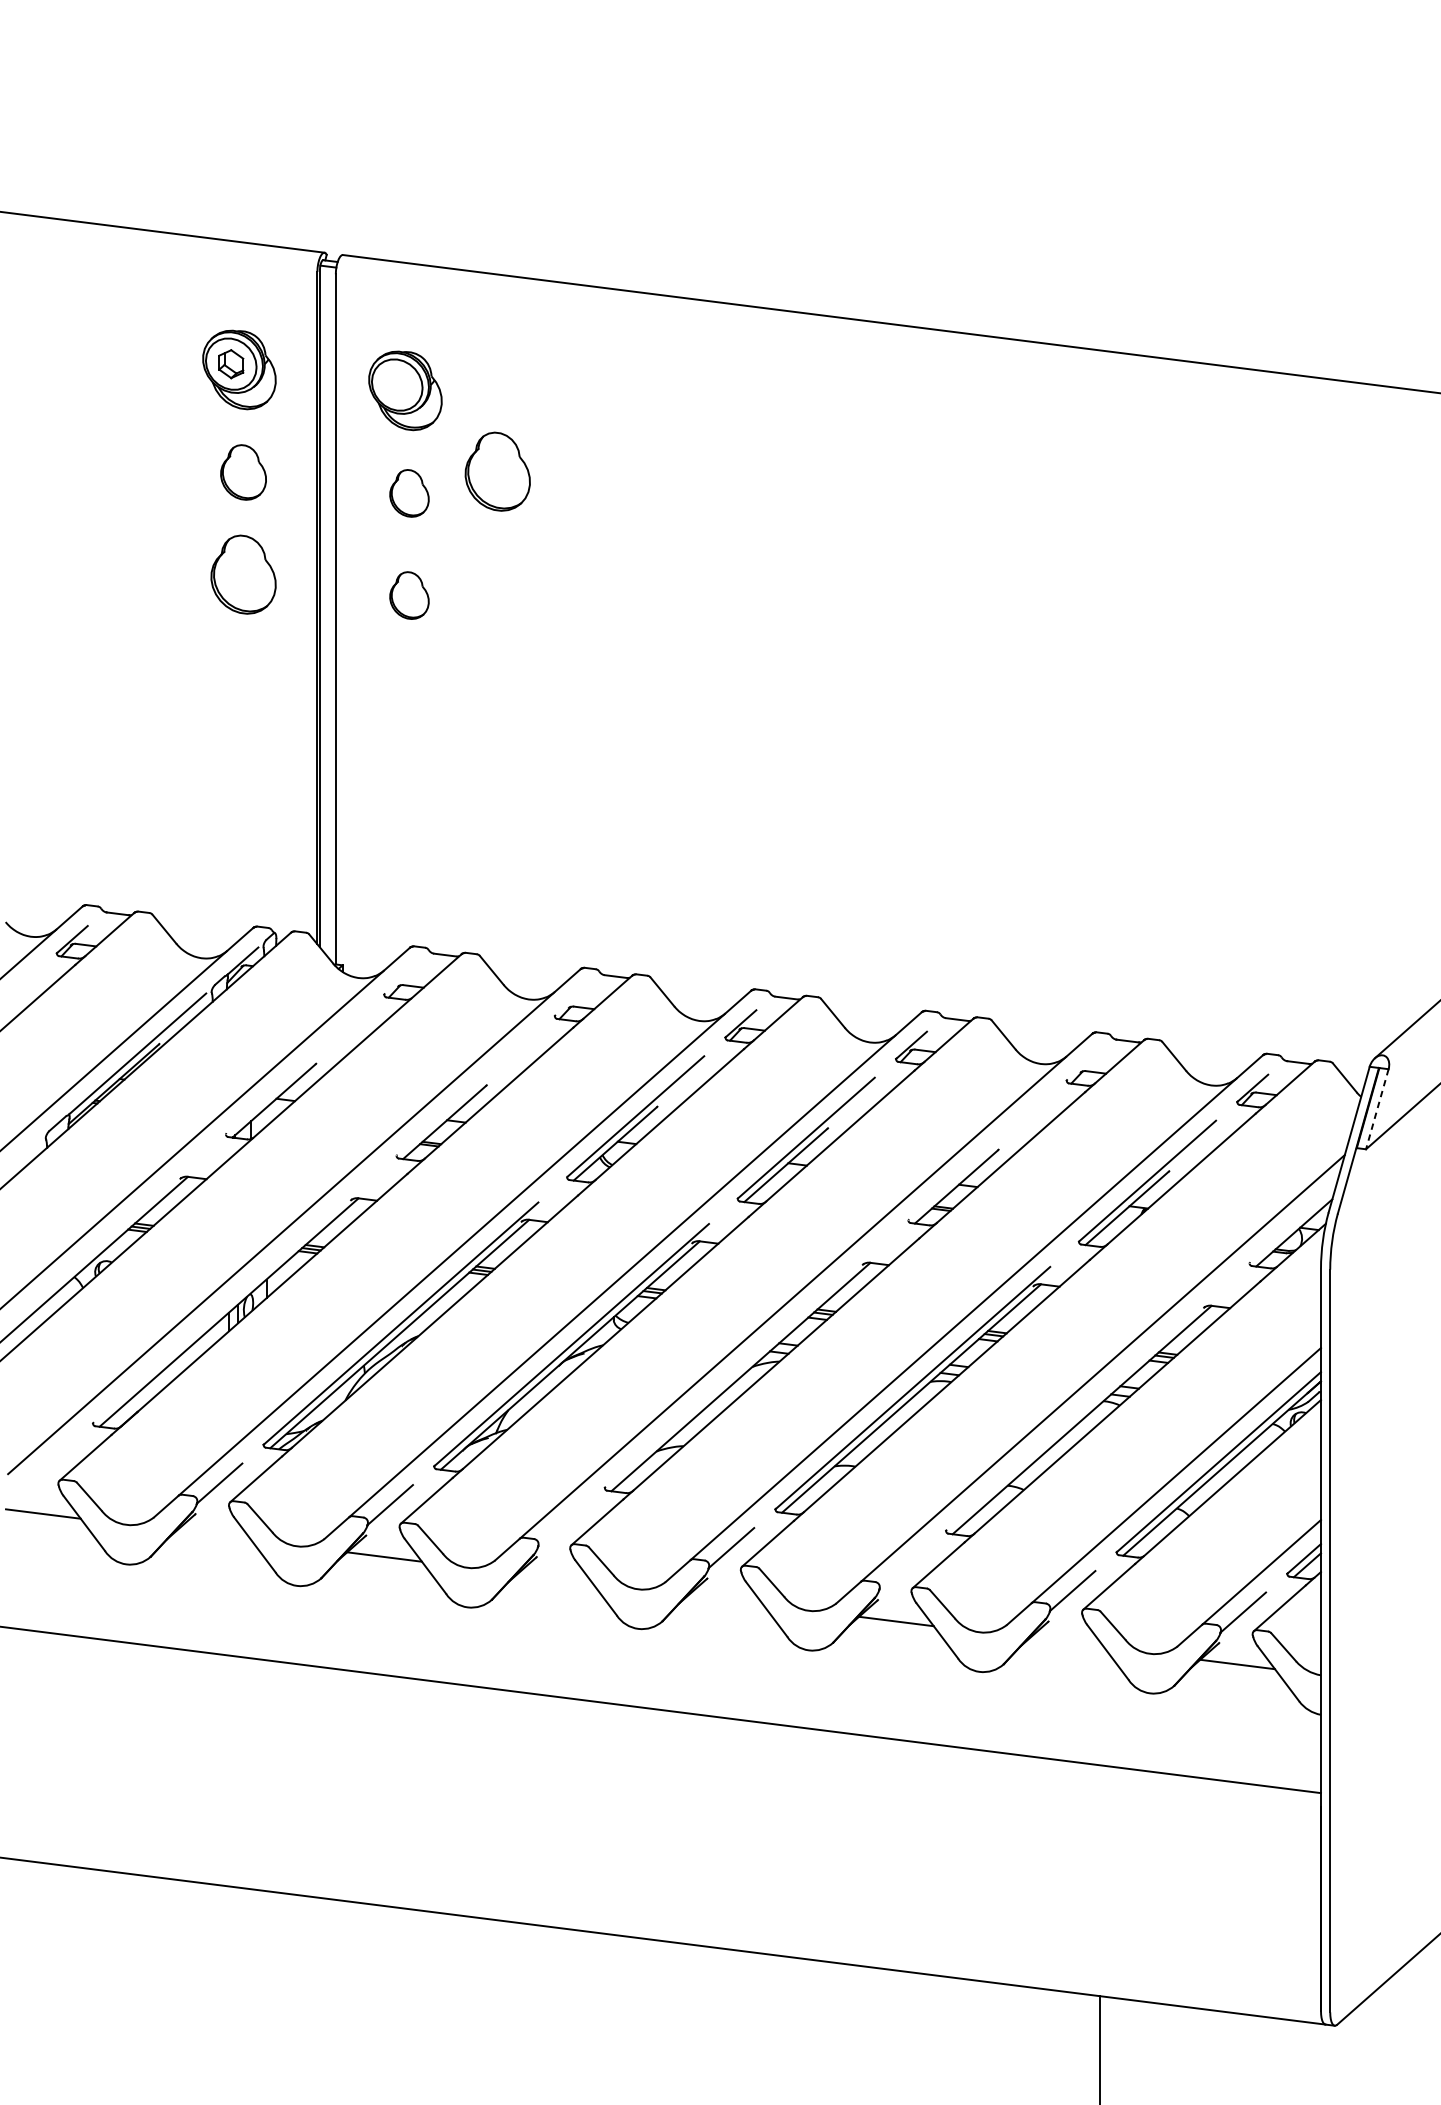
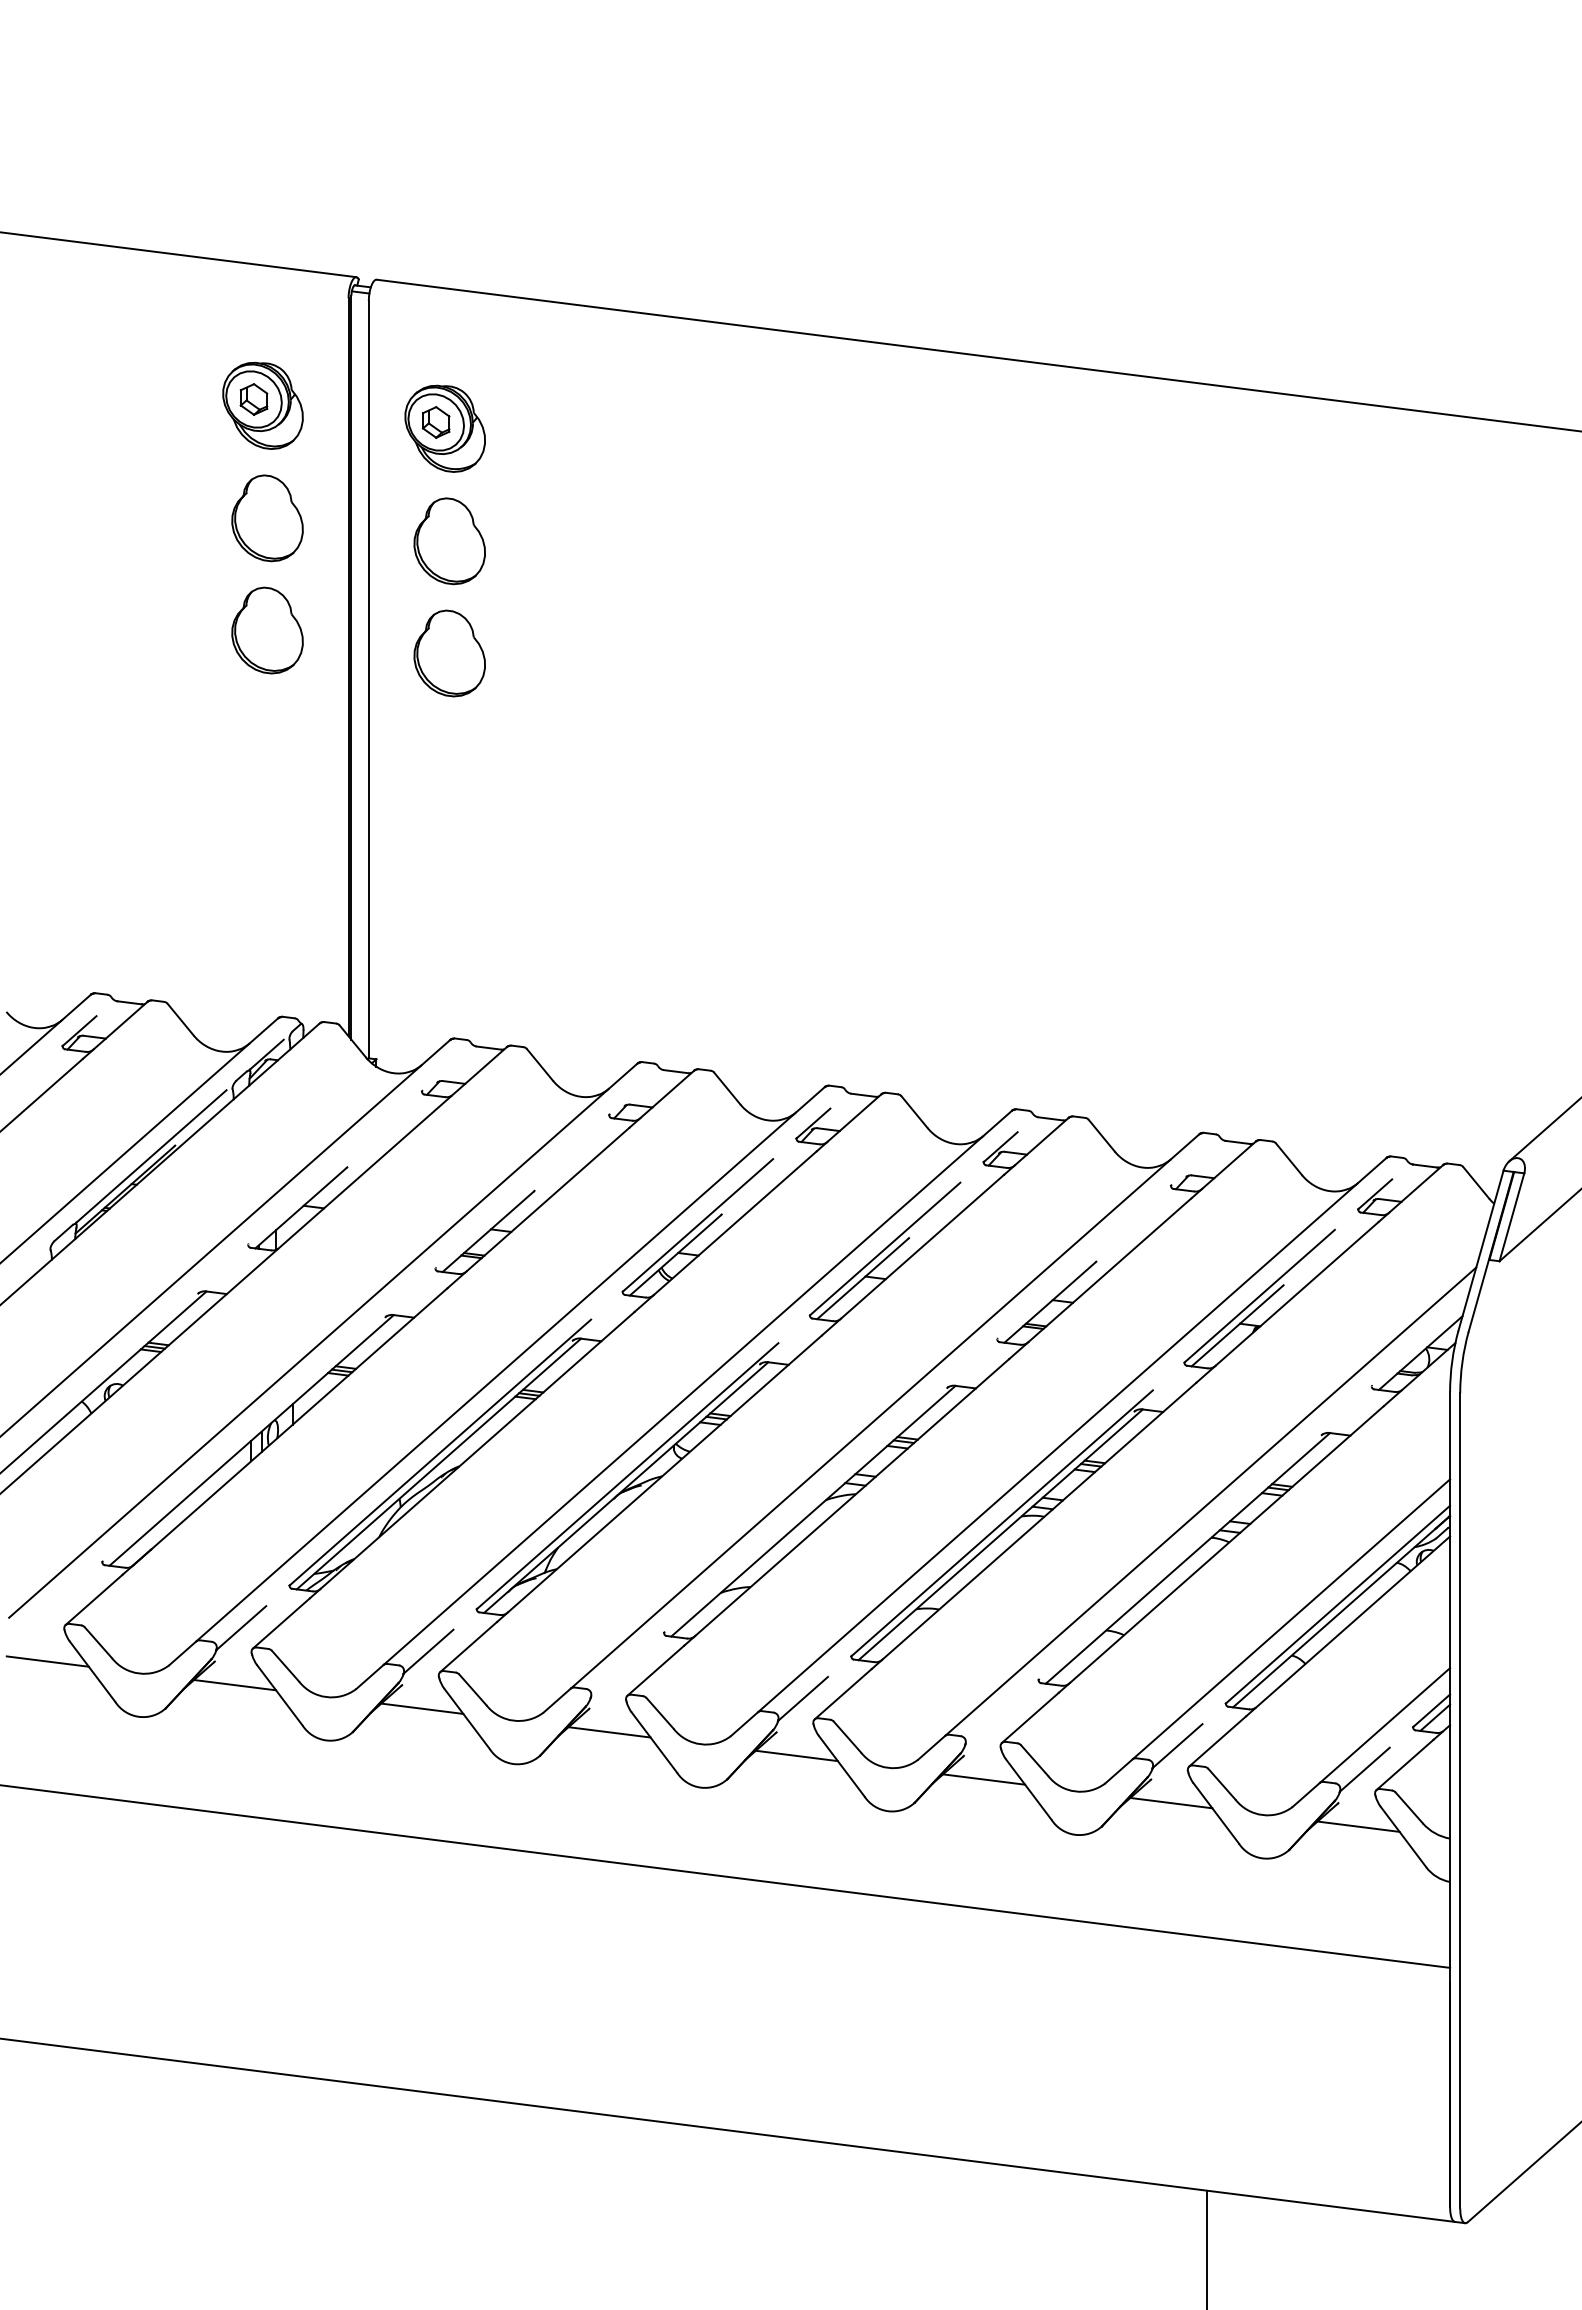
part: (396, 385) -> (435, 422), added
part: (497, 471) -> (546, 517), removed
part: (243, 472) -> (267, 518), size x1.43
part: (409, 493) -> (449, 541), size x1.67
part: (409, 595) -> (449, 653), size x1.67
line: (1376, 1109) -> (1511, 1217), dashed -> solid
line: (214, 1535) -> (235, 1685), added
line: (555, 1578) -> (609, 1732), added
line: (725, 1599) -> (796, 1755), added
line: (1067, 1642) -> (1171, 1802), added

